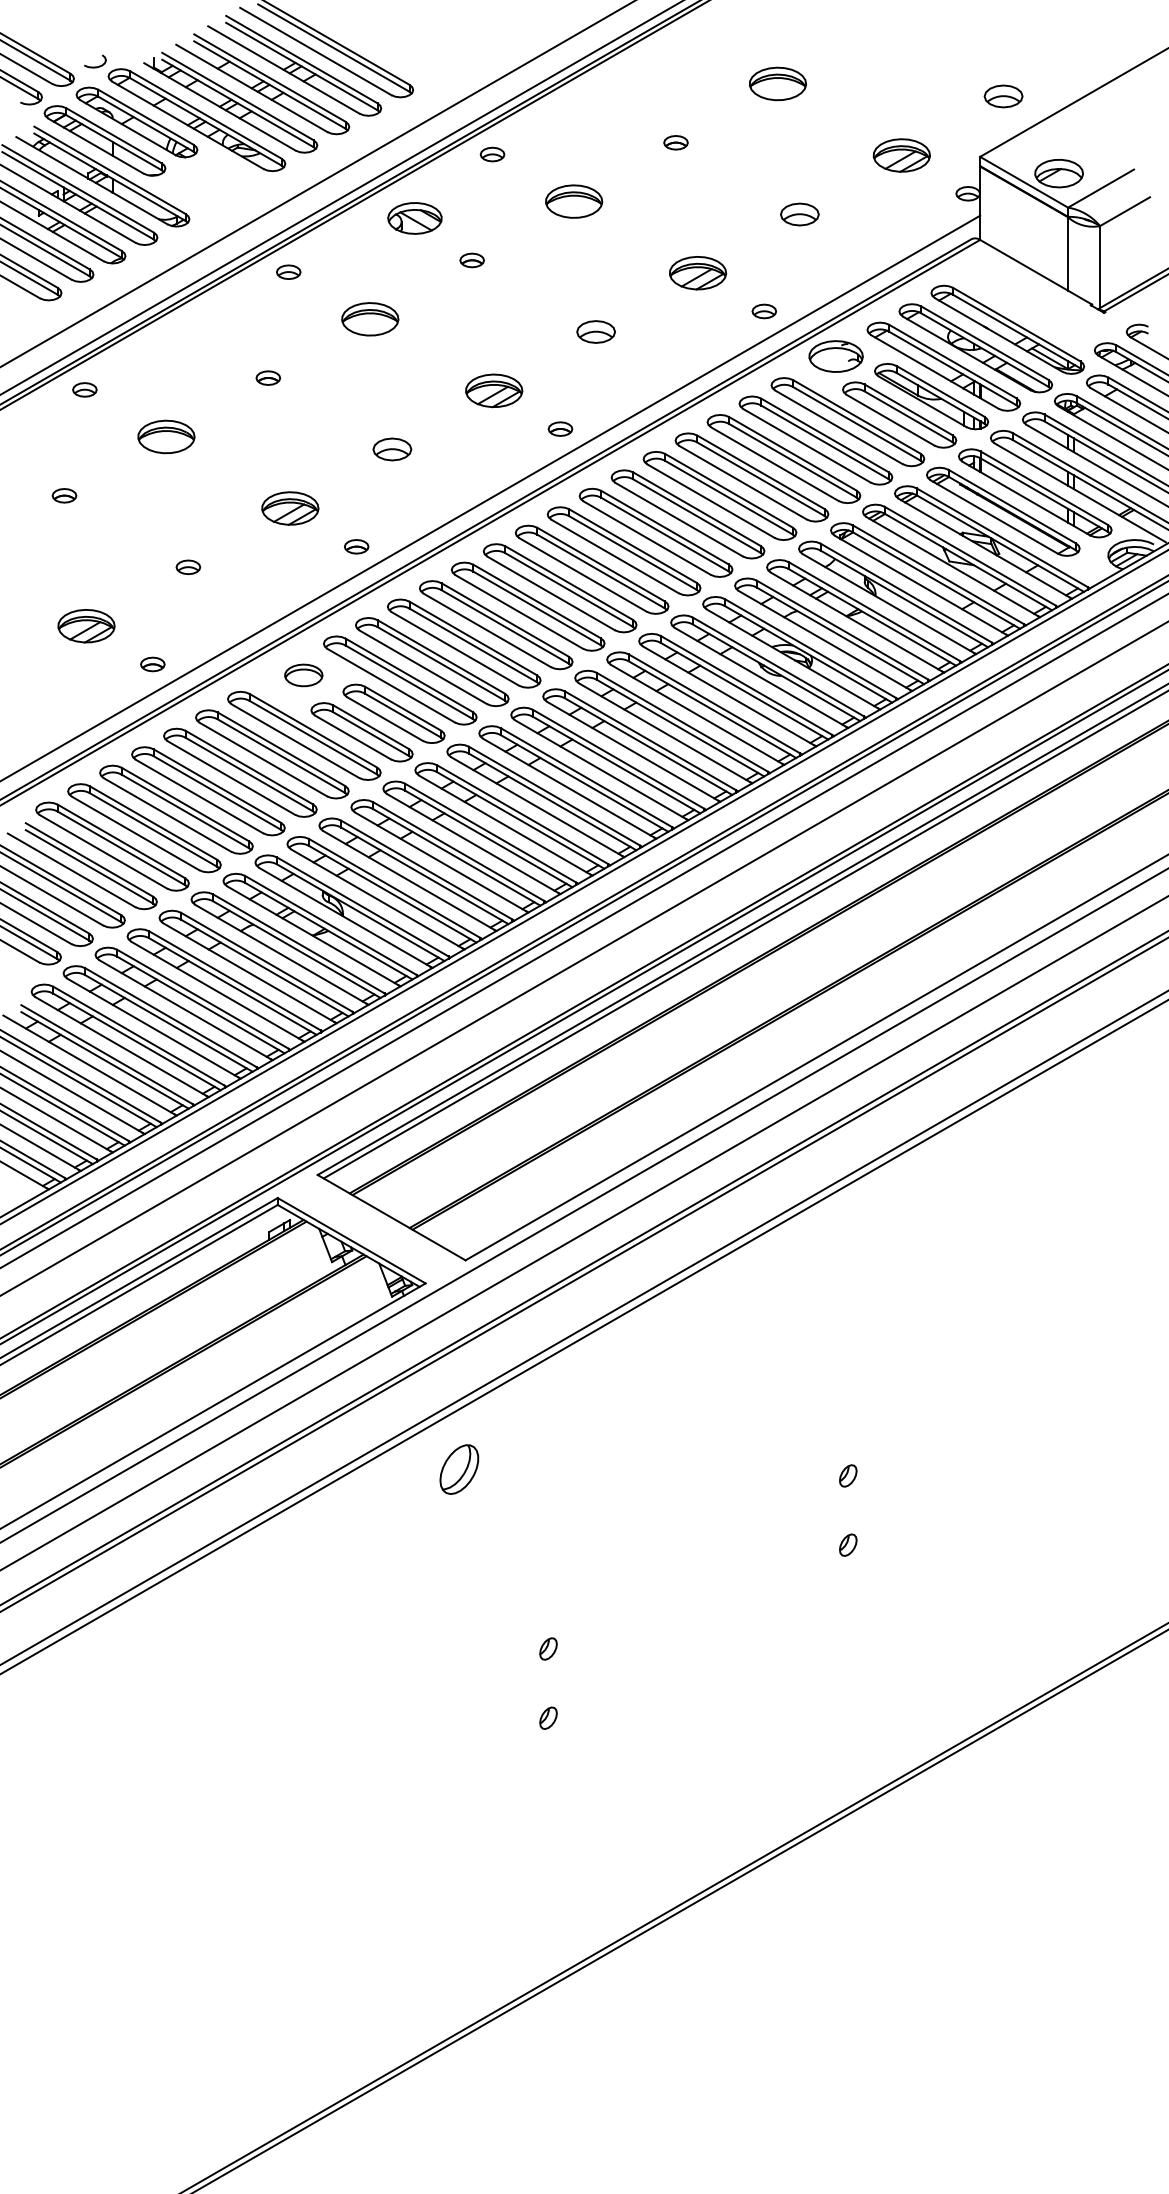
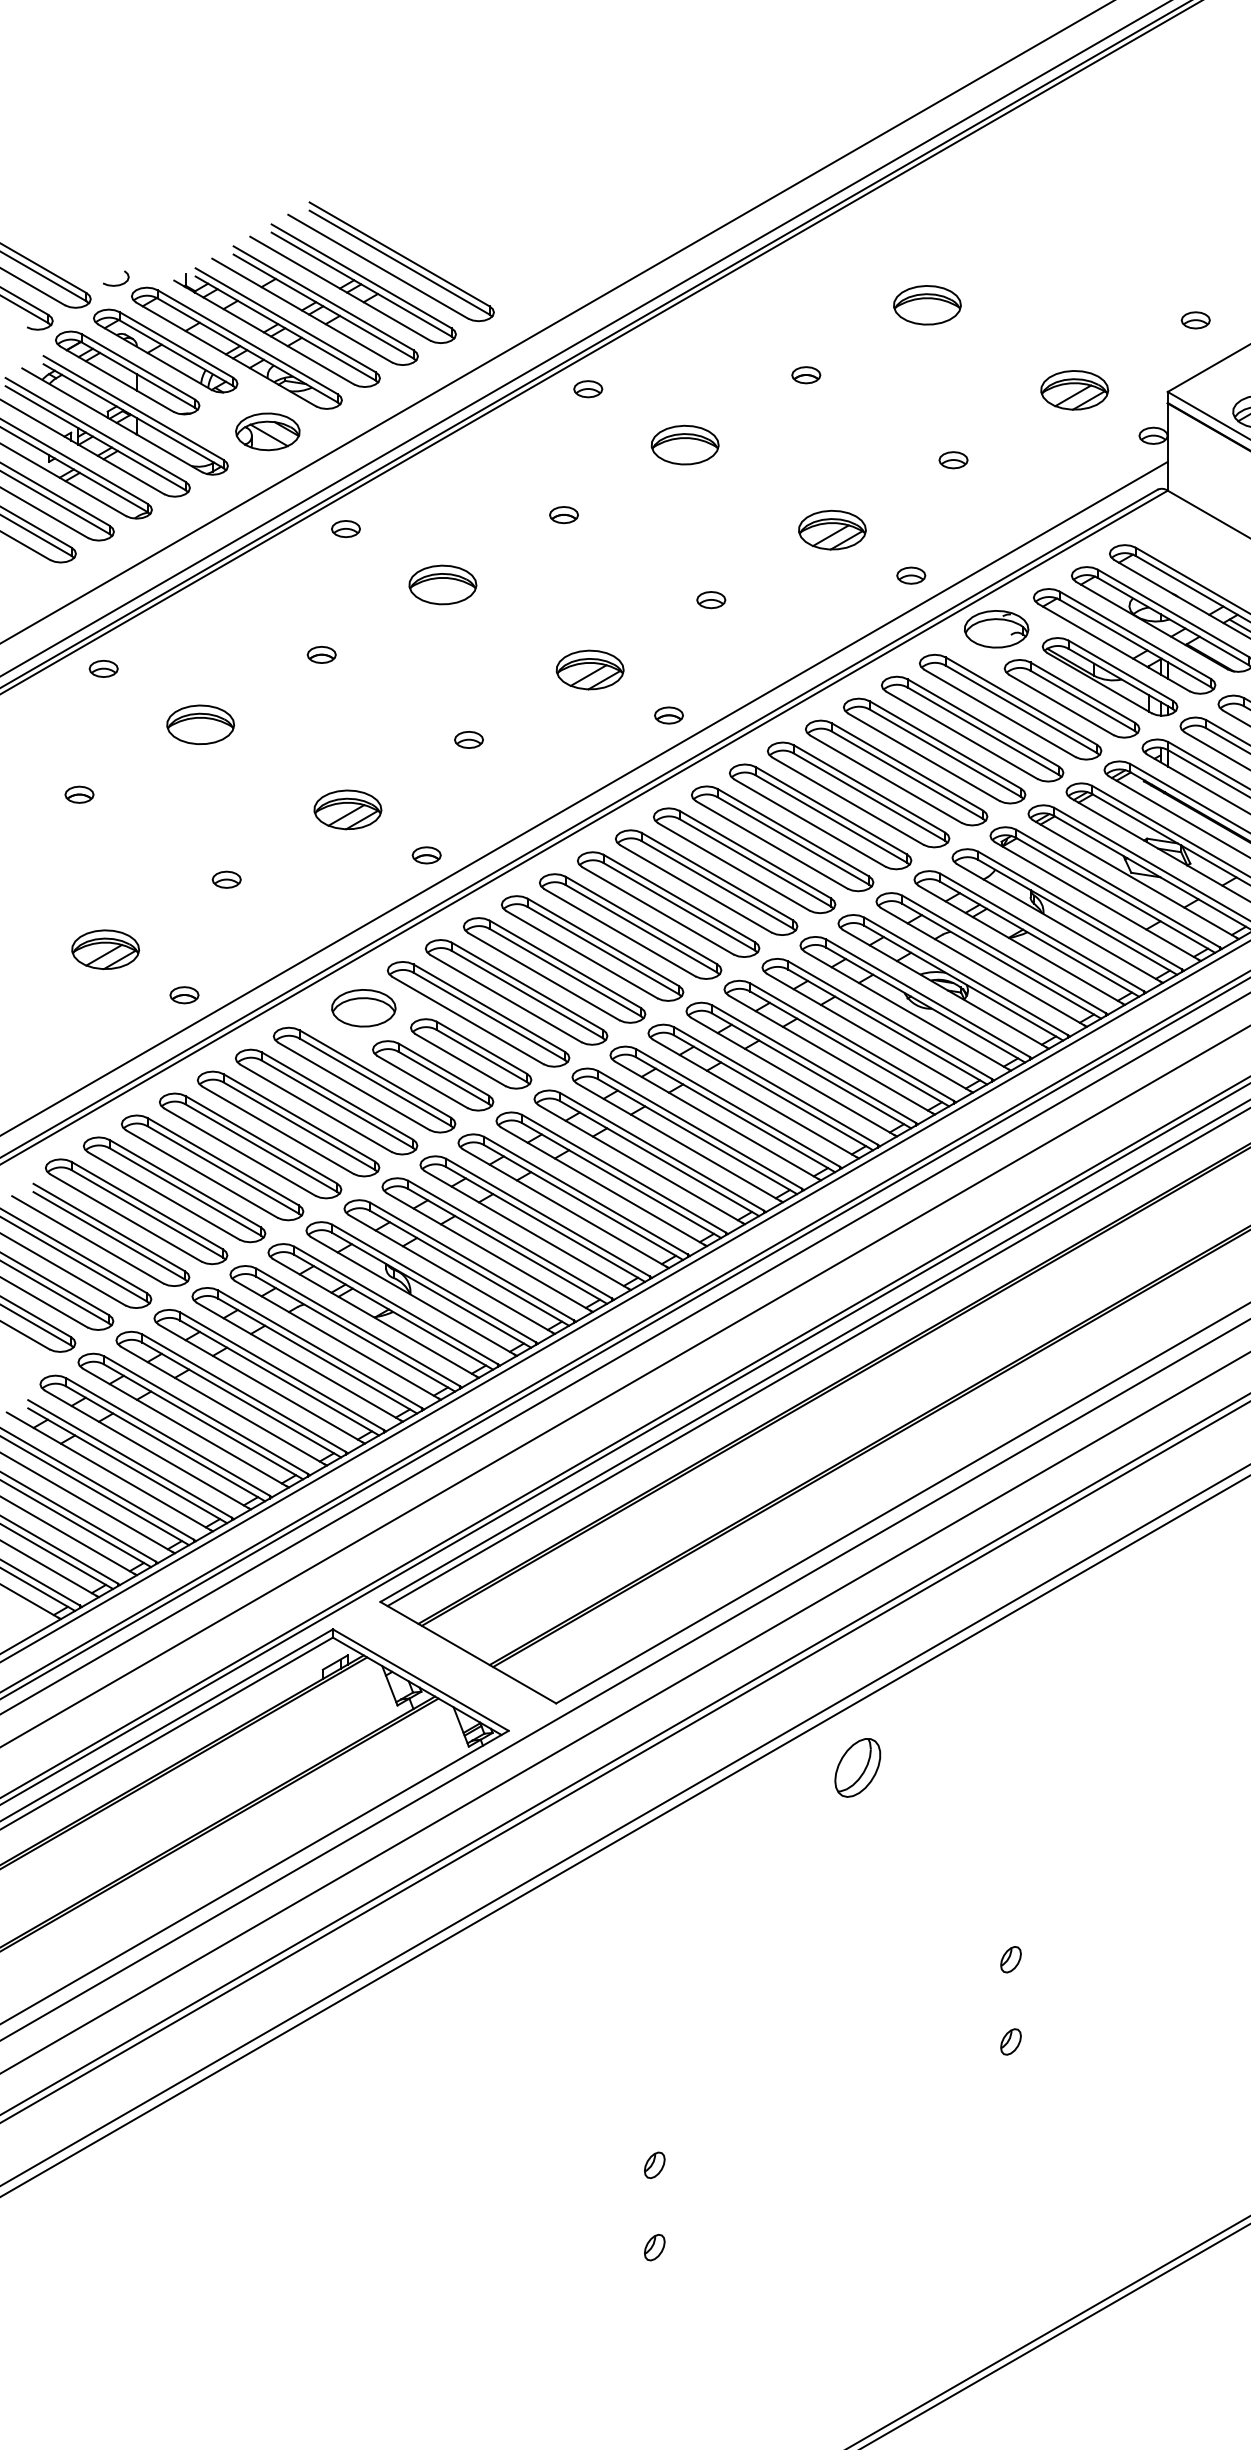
part: (1003, 96) -> (1195, 320), size x0.62
part: (799, 213) -> (953, 459), size x0.62
part: (414, 218) -> (267, 431), moved
part: (595, 331) -> (710, 599), size x0.62
part: (391, 449) -> (468, 739), size x0.62
part: (303, 675) -> (363, 1008), size x1.43
part: (459, 1469) -> (857, 1767), moved

